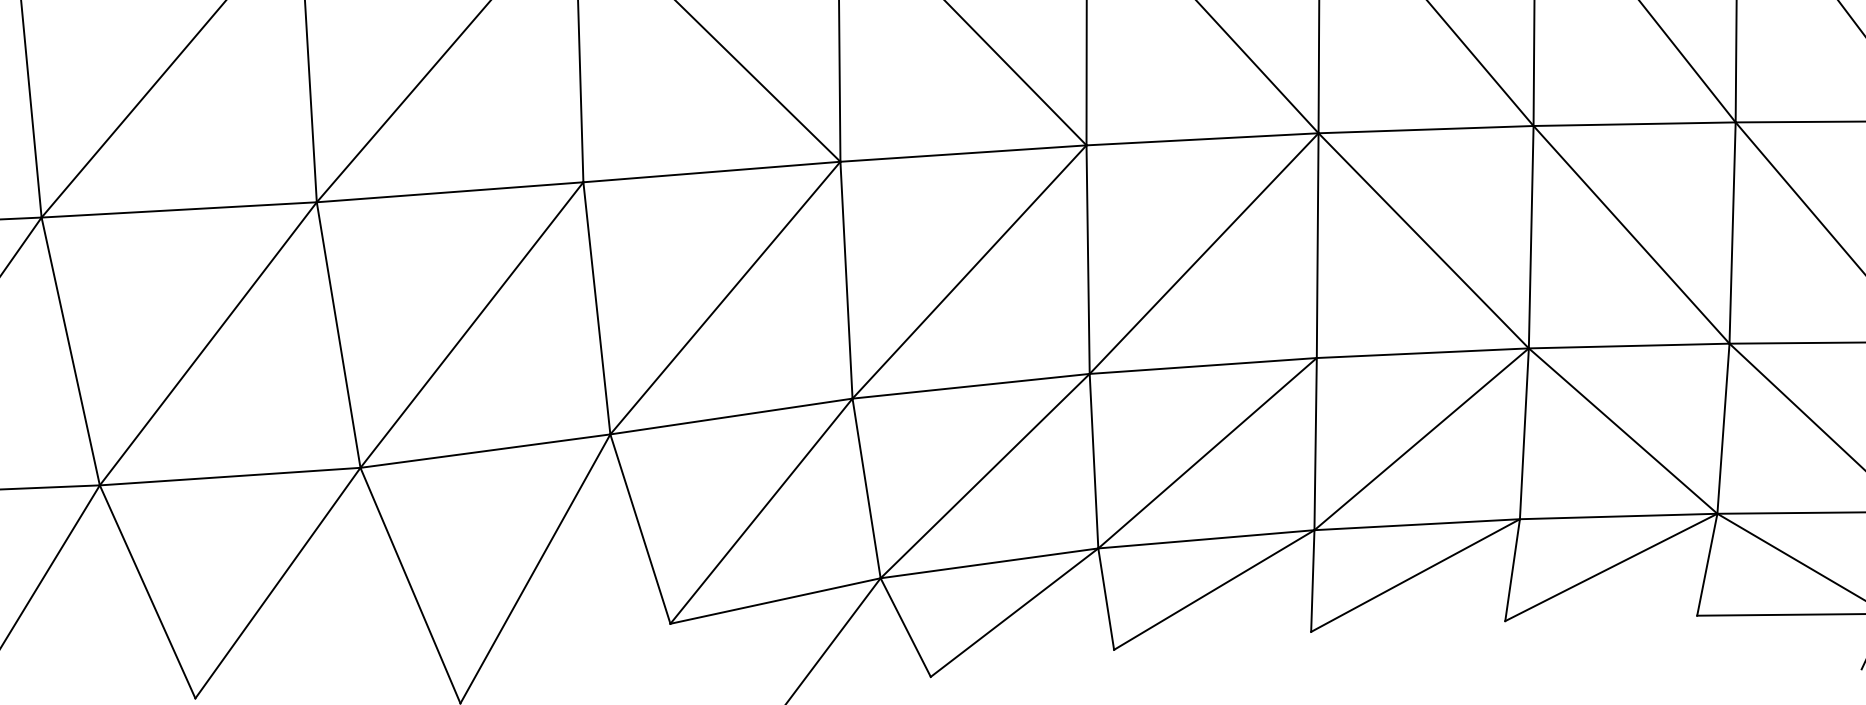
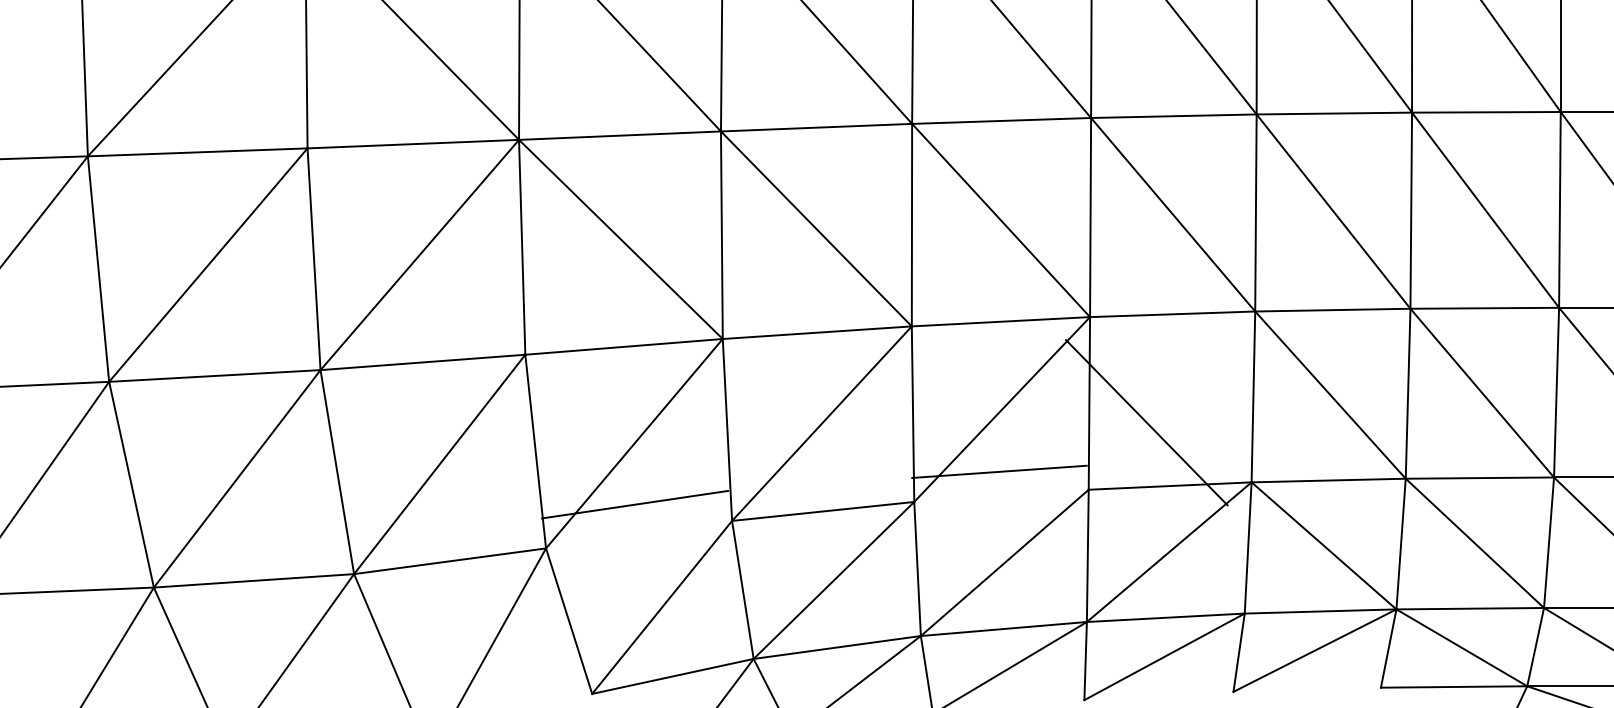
line: (1423, 240) -> (1146, 422), moved
line: (1203, 365) -> (999, 471), moved
line: (732, 416) -> (635, 504), moved

